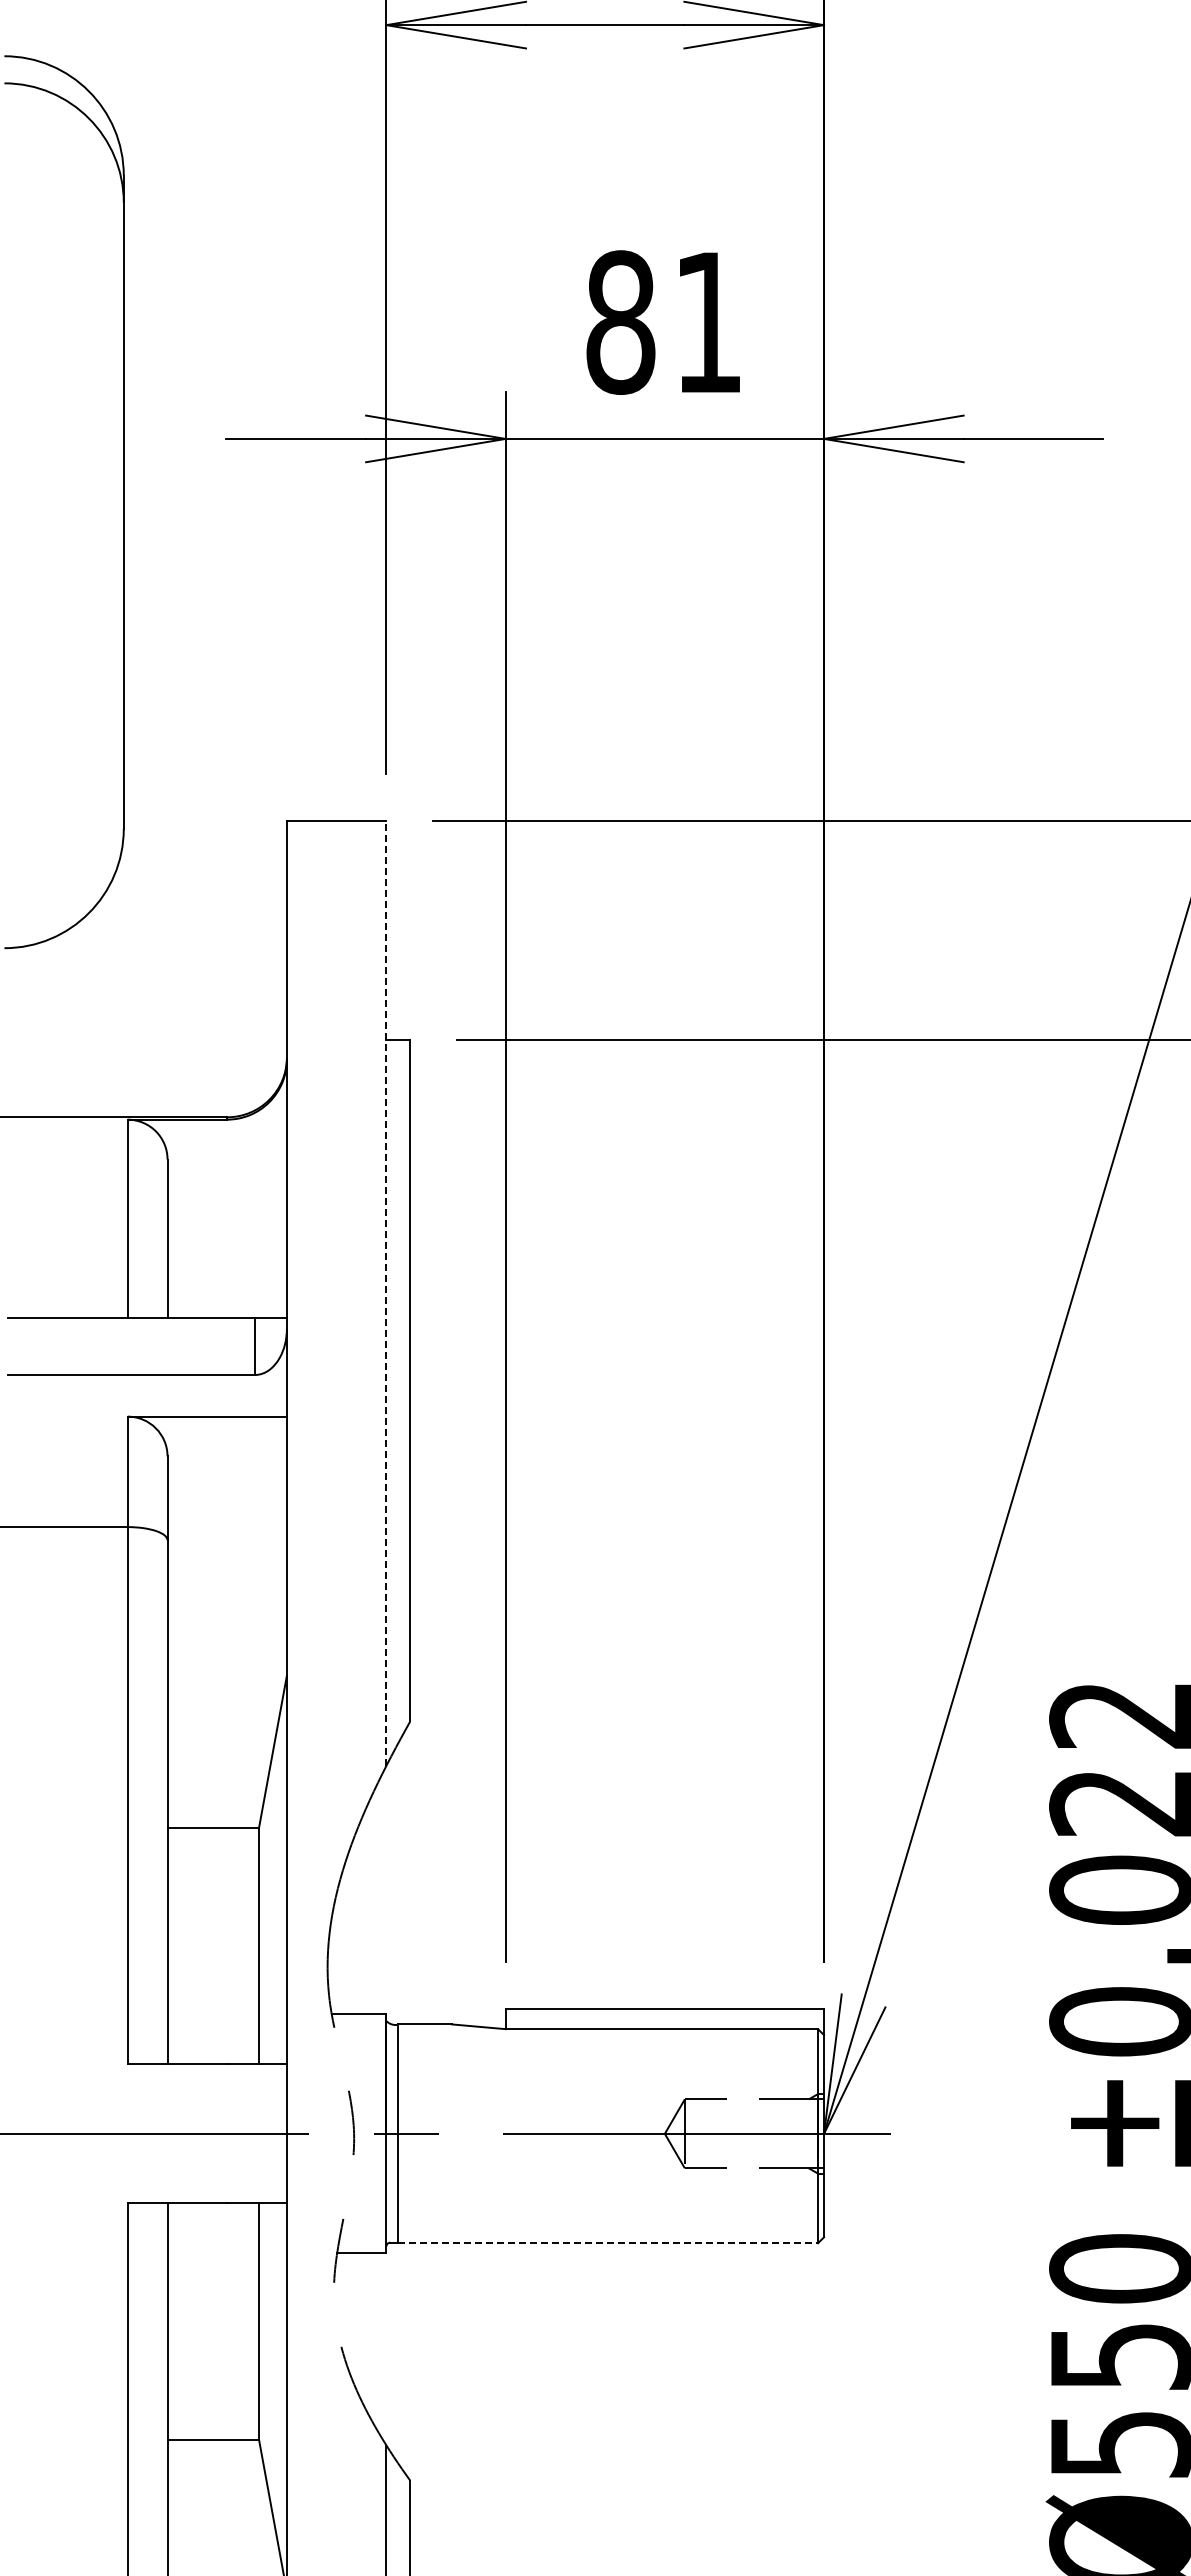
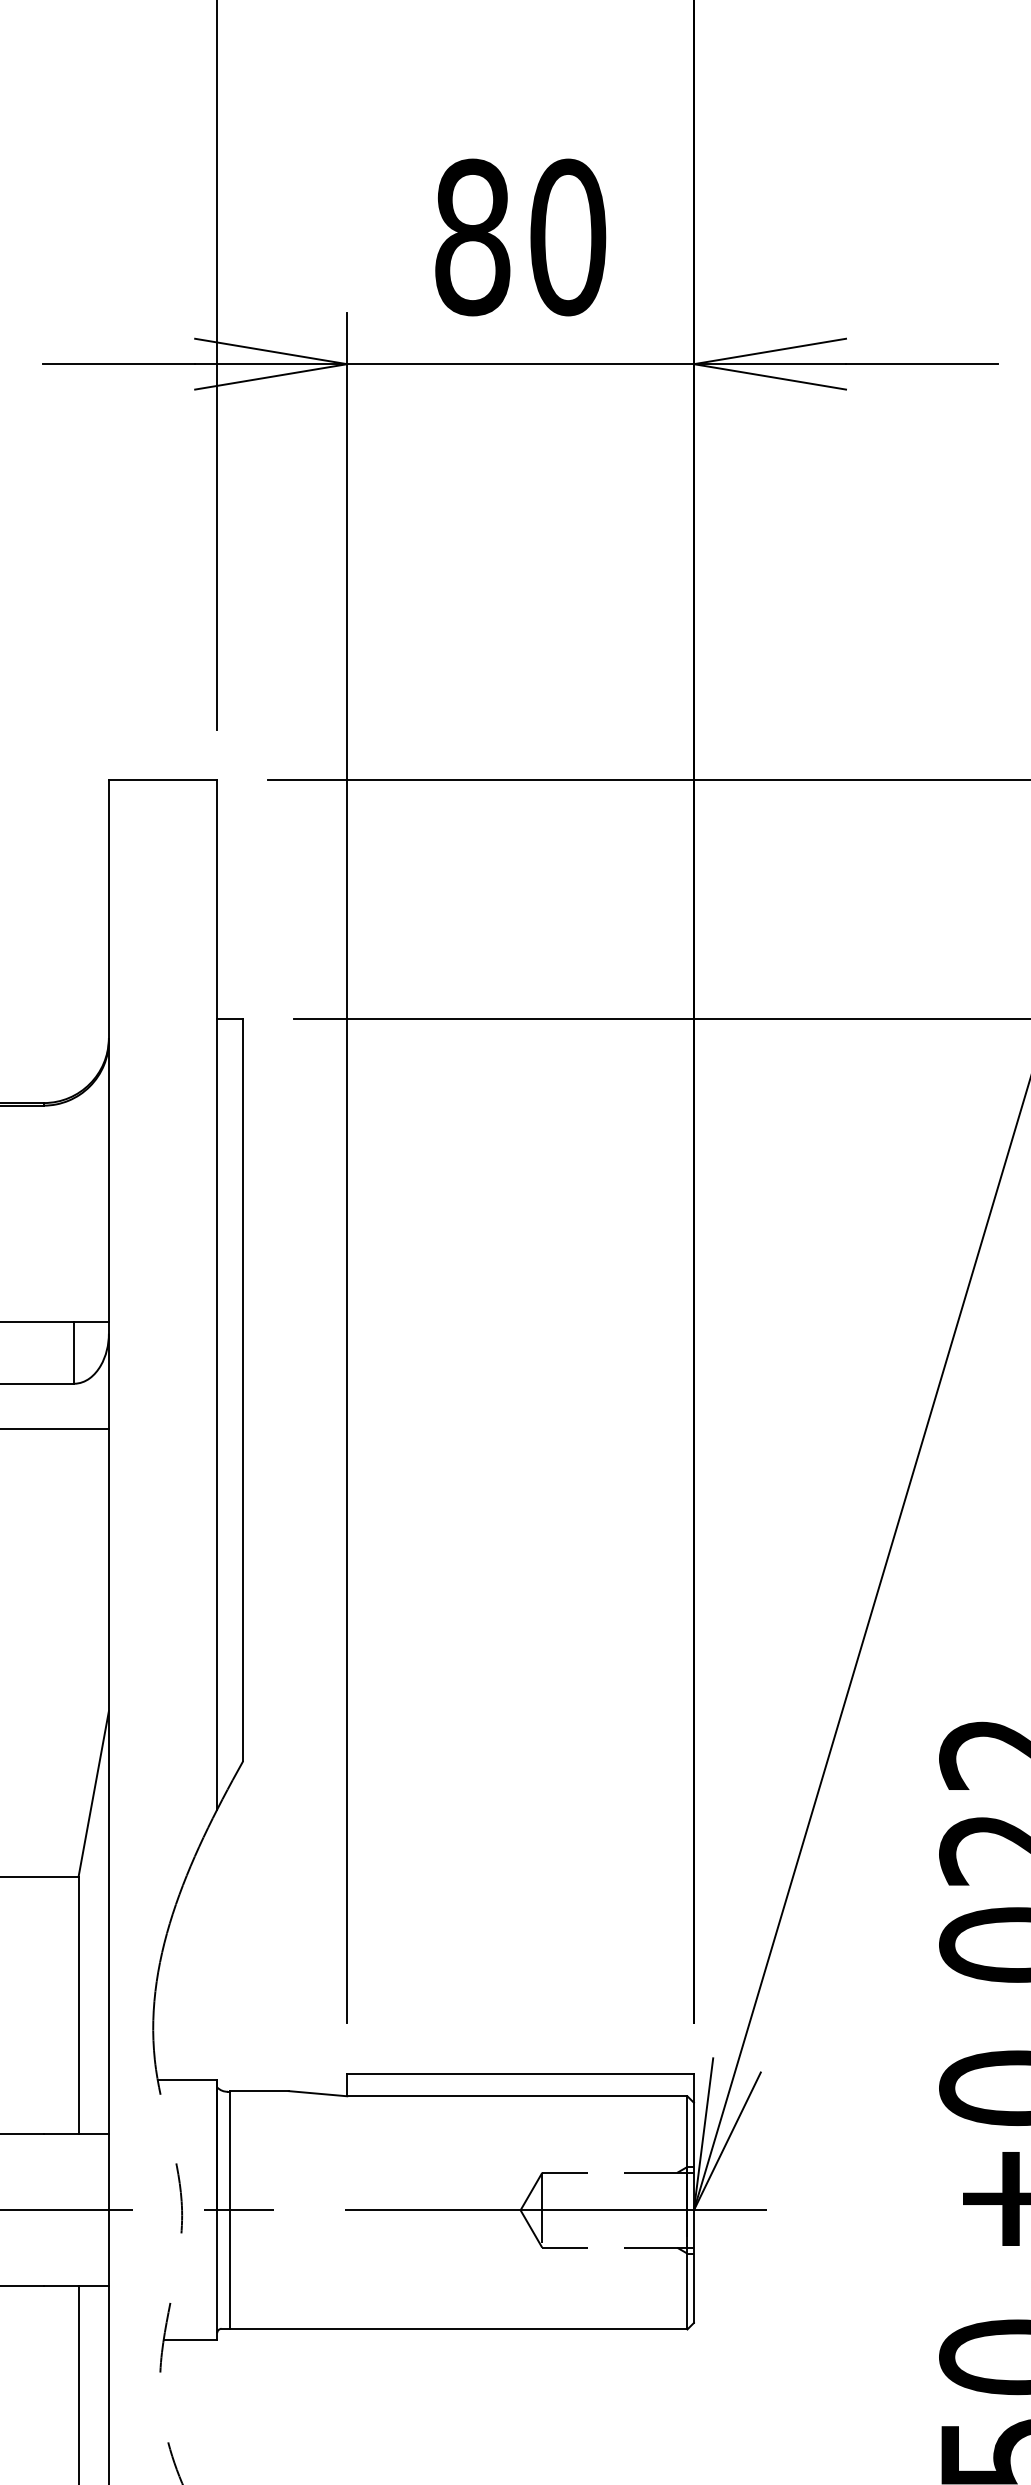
text: (708, 322) -> (568, 237), 81 -> 80
line: (386, 1293) -> (217, 1294), dashed -> solid
line: (608, 2243) -> (459, 2329), dashed -> solid

